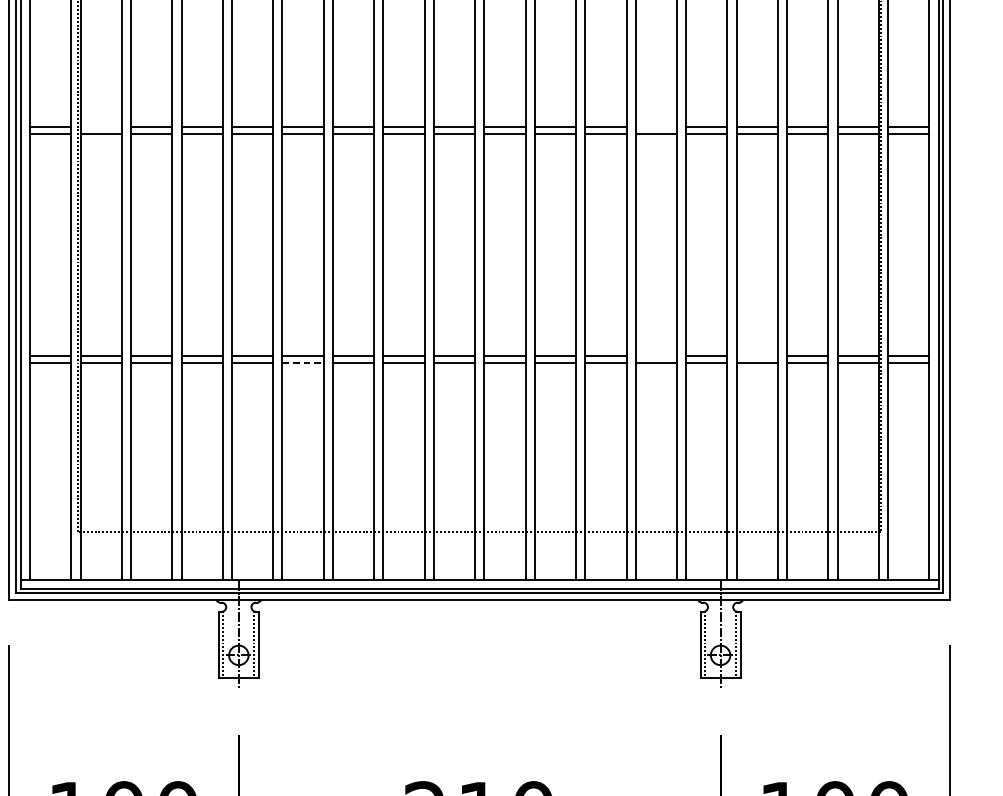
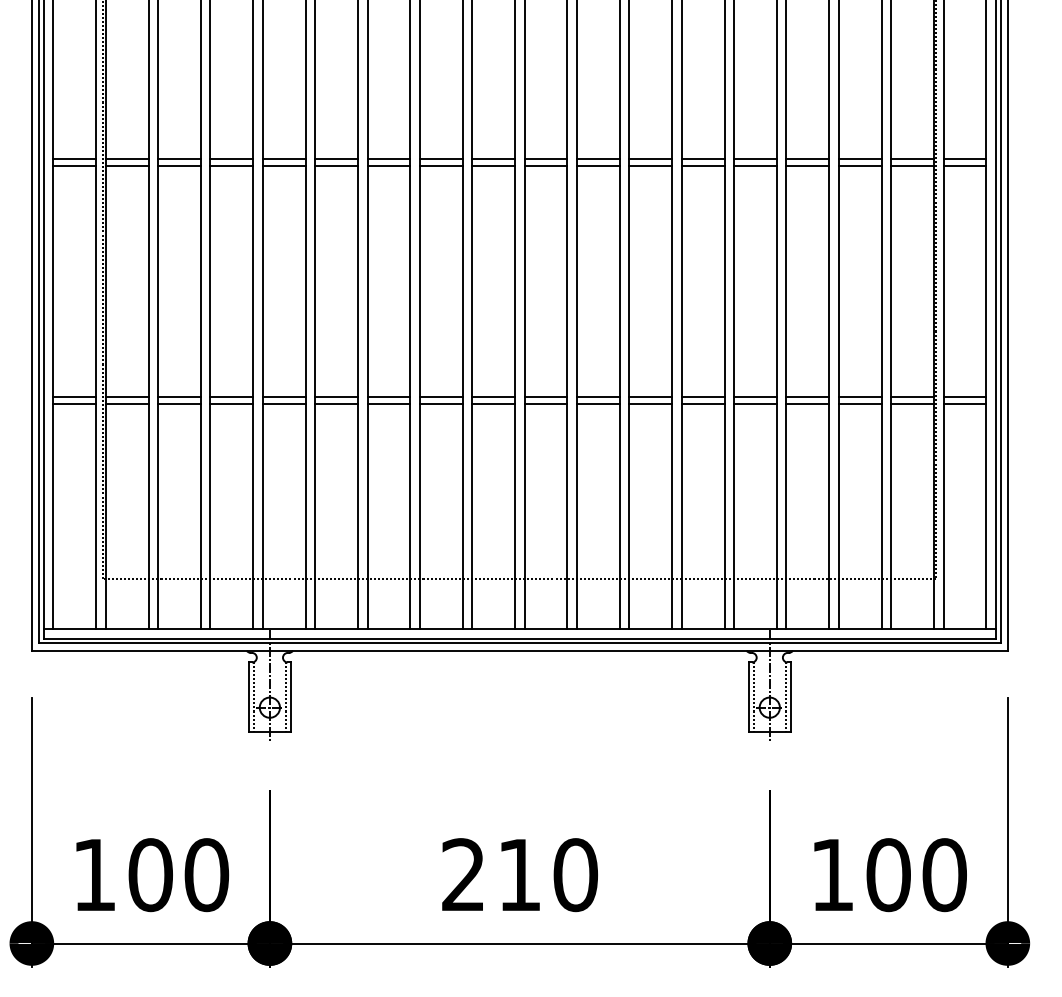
line: (100, 127) -> (126, 159), added
line: (655, 127) -> (702, 159), added
line: (655, 356) -> (702, 397), added
line: (756, 356) -> (807, 397), added
line: (303, 363) -> (337, 404), dashed -> solid

